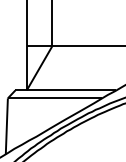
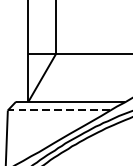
line: (54, 98) -> (58, 110), solid -> dashed

